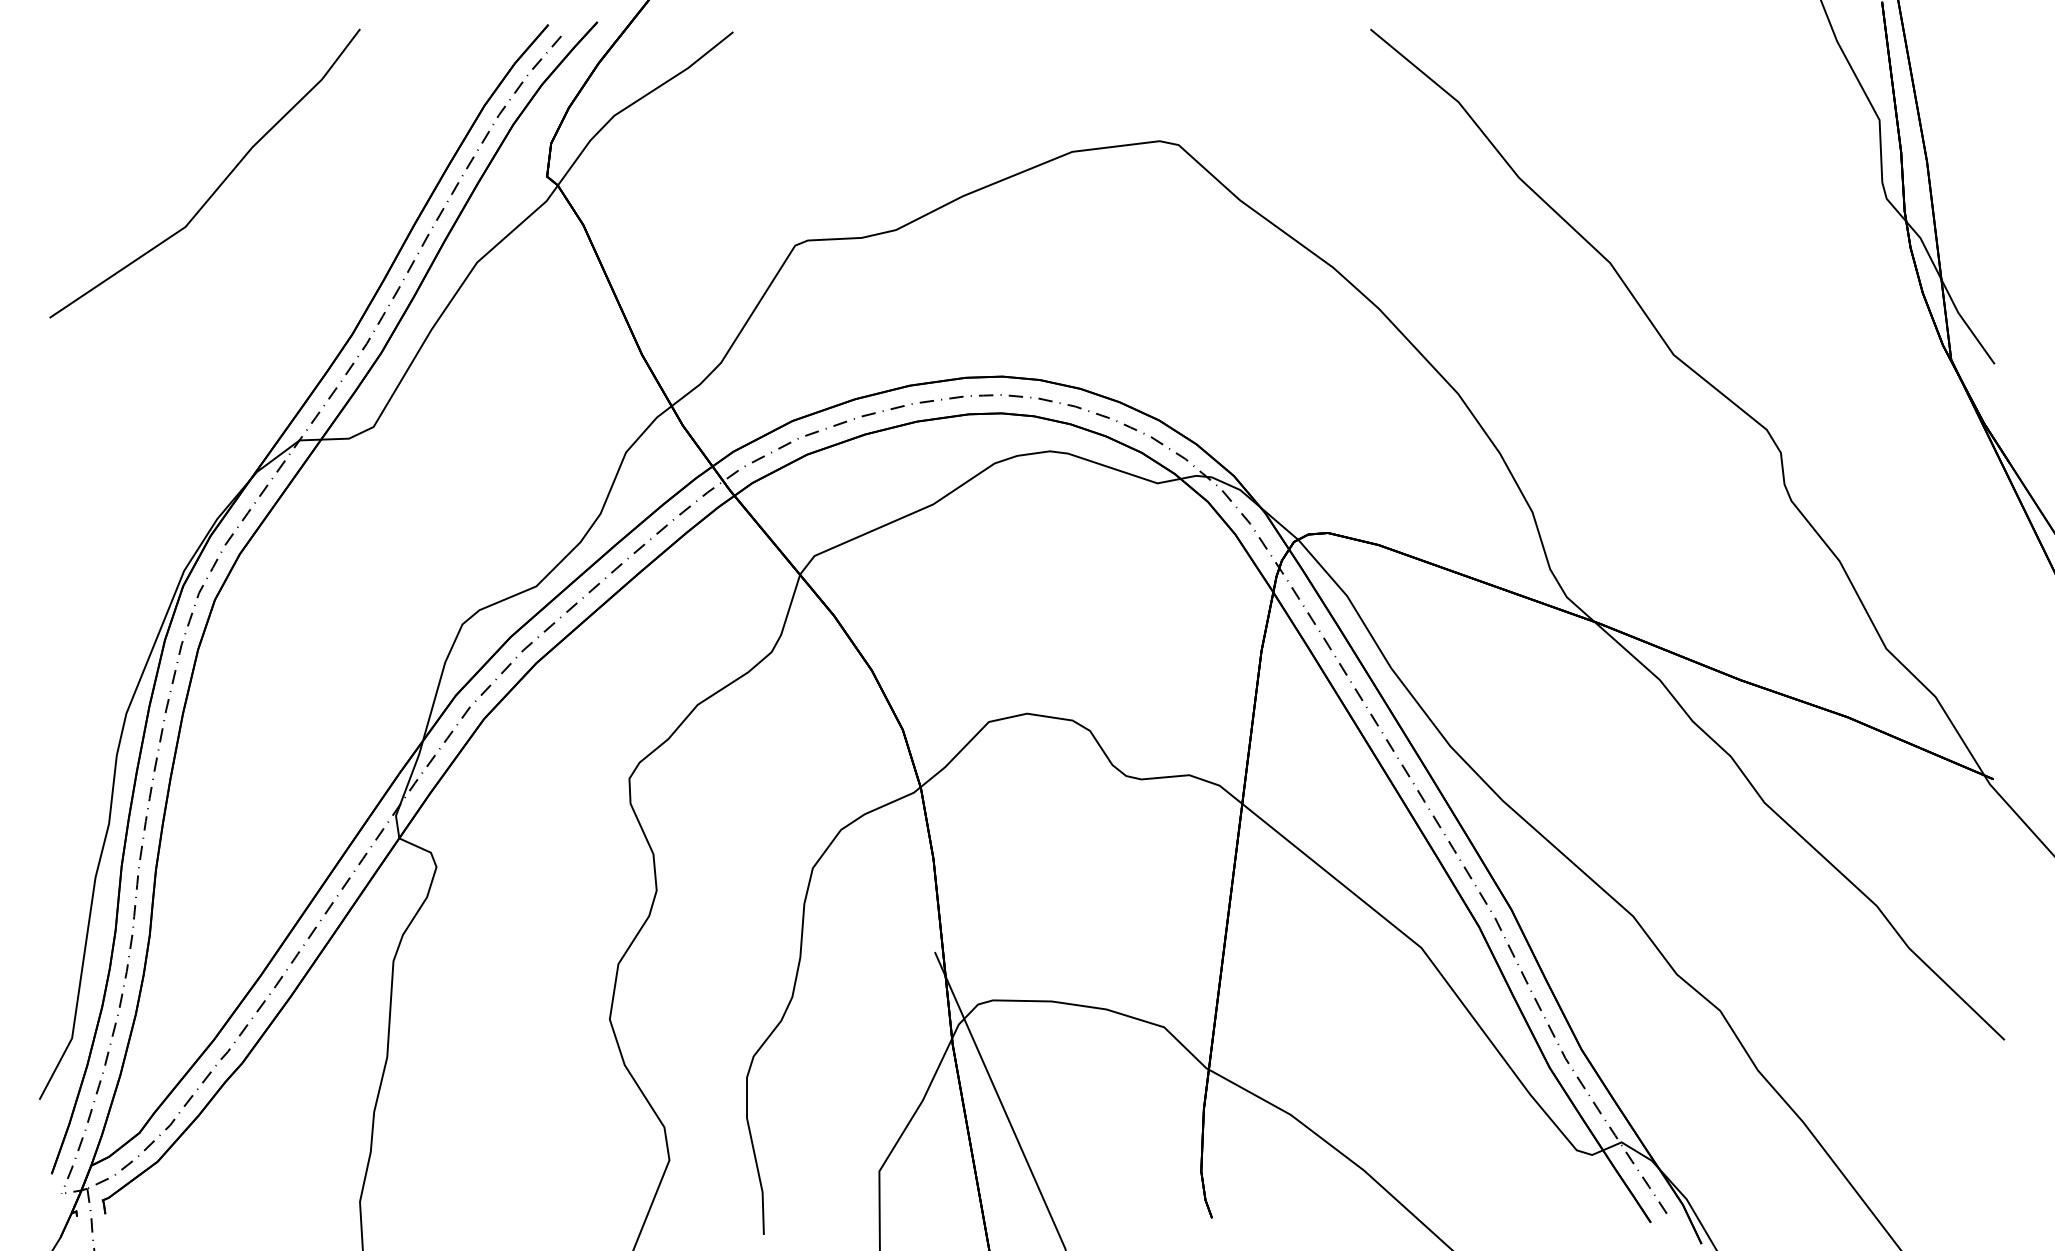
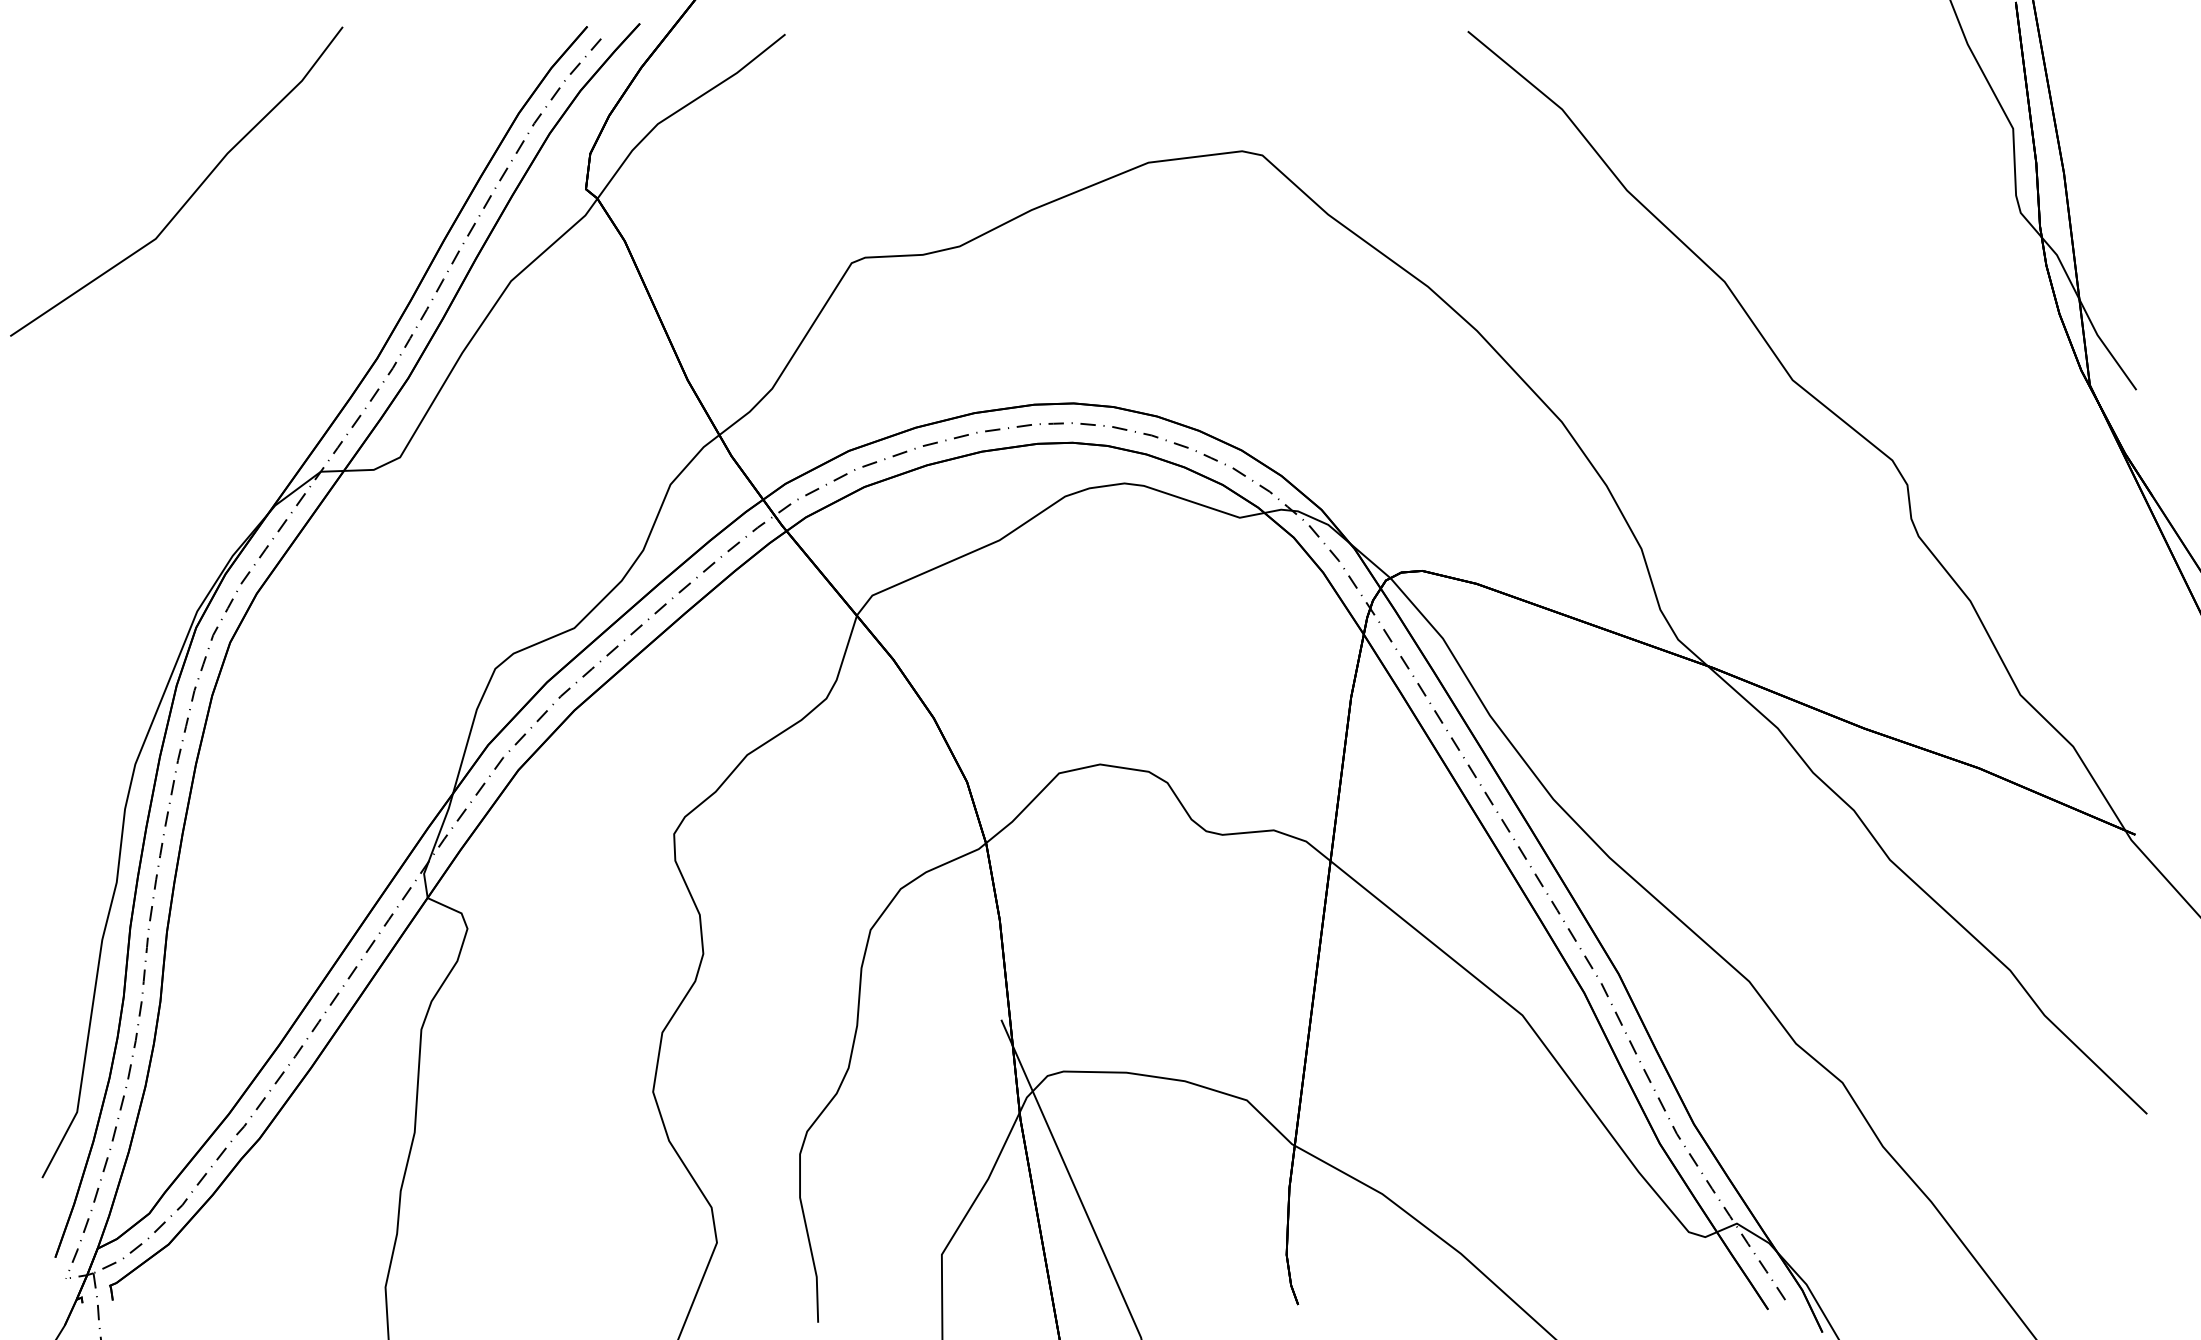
line: (220, 183) -> (193, 192), moved

